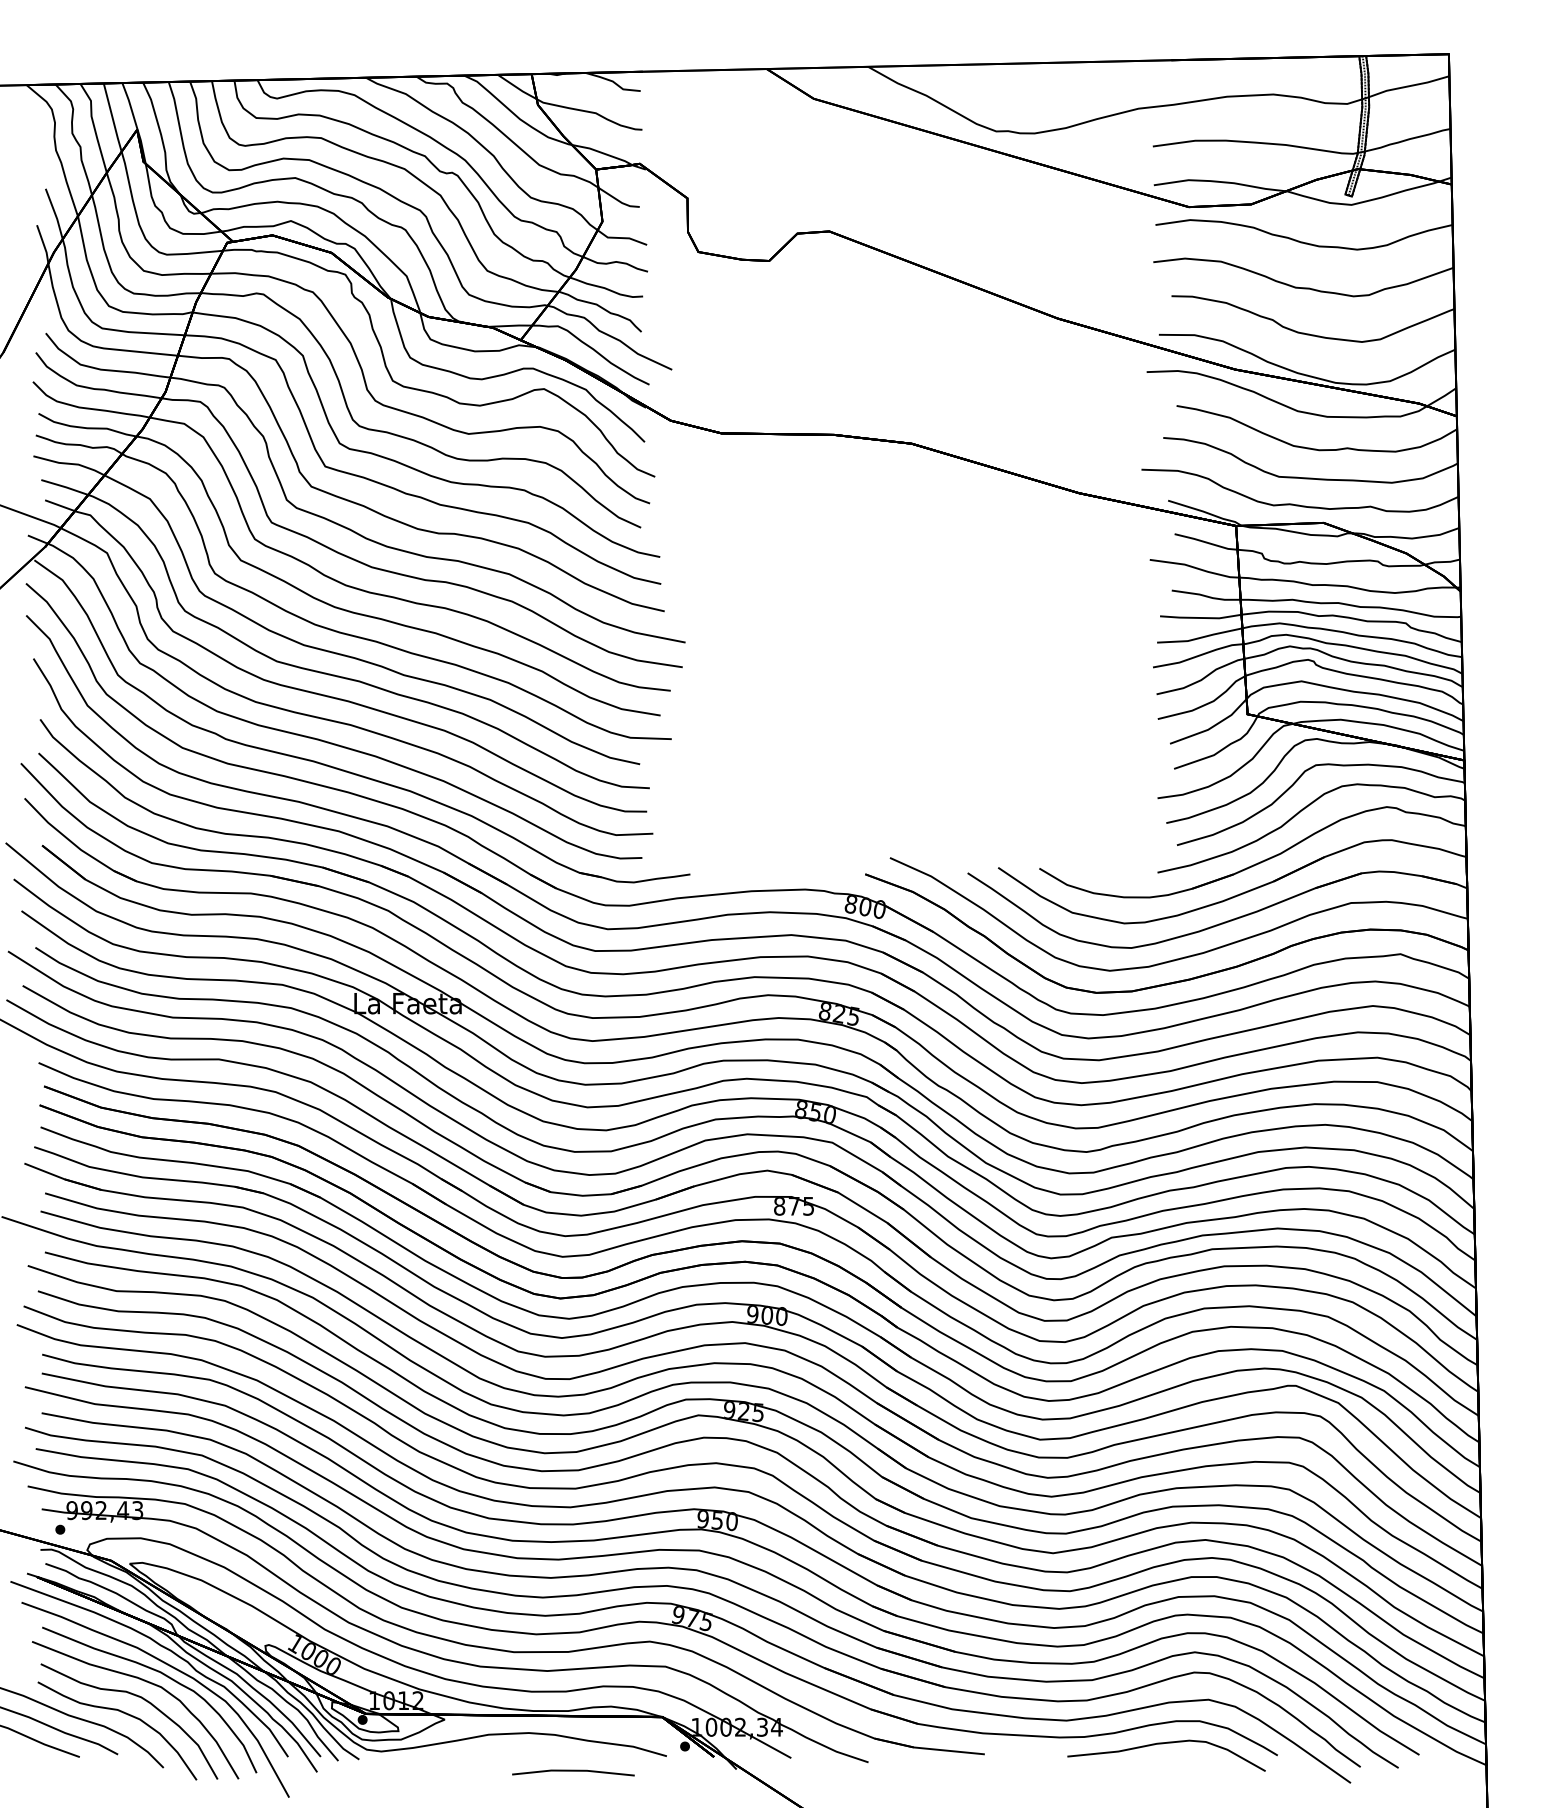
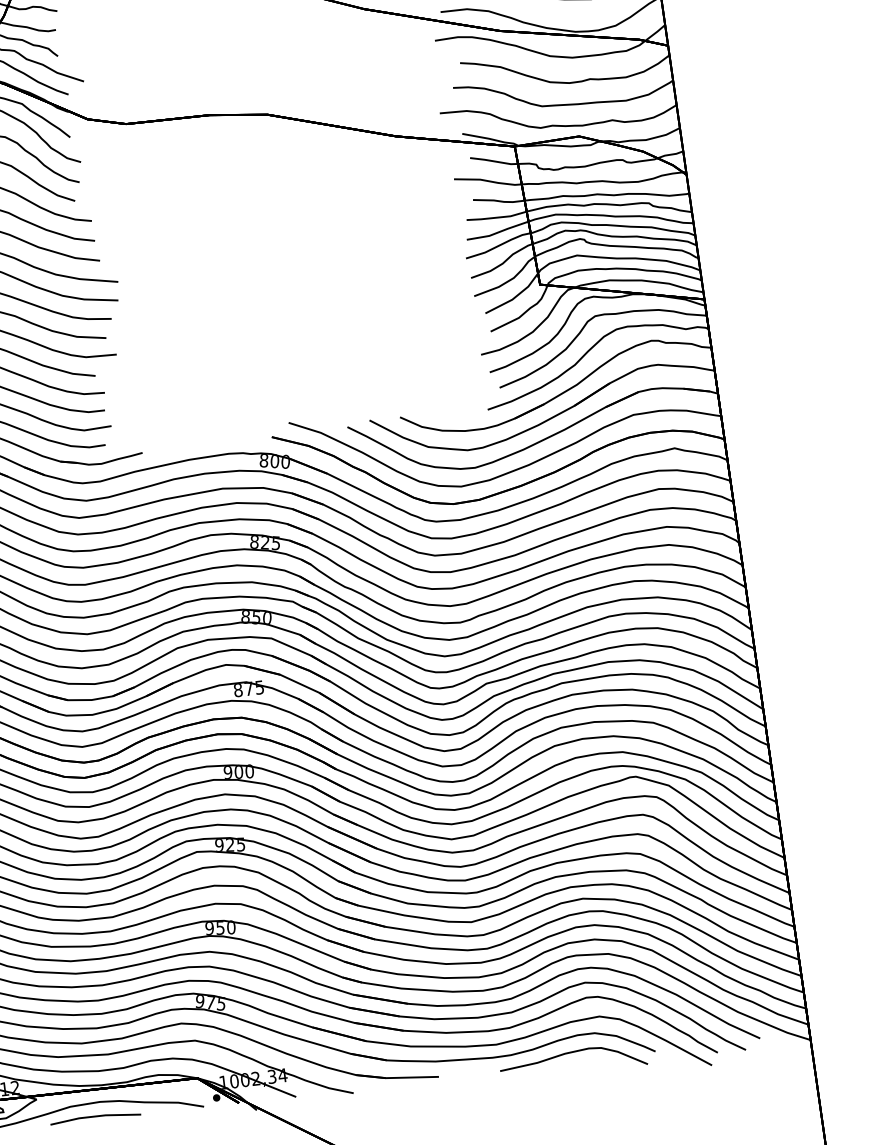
line: (573, 1771) -> (95, 1117), moved

